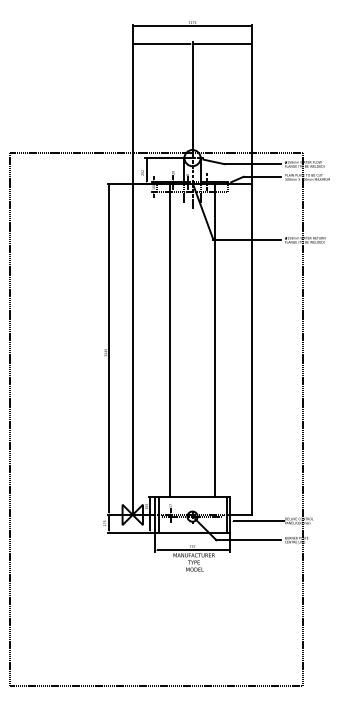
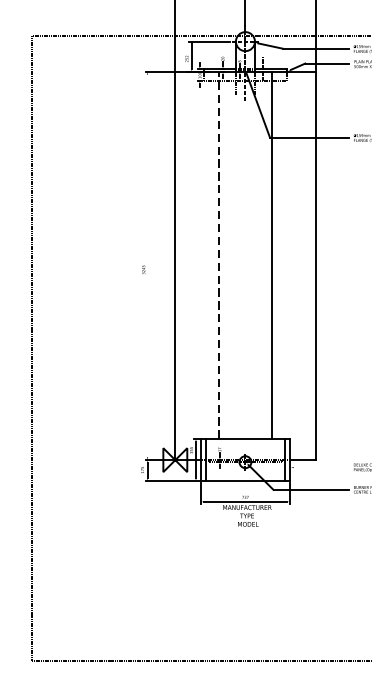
line: (170, 339) -> (219, 254), solid -> dashed
line: (109, 349) -> (148, 266), removed
line: (258, 521) -> (322, 467), removed

